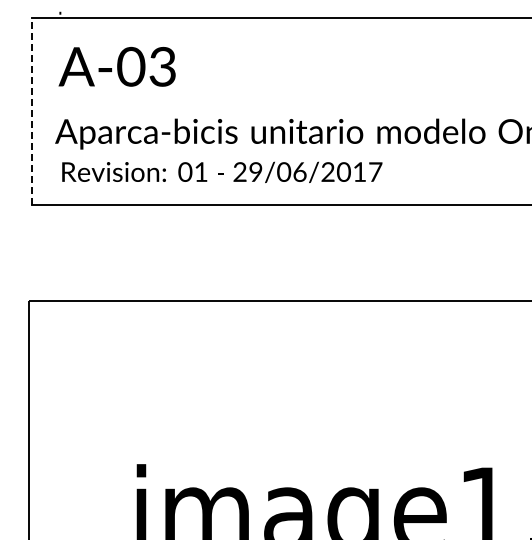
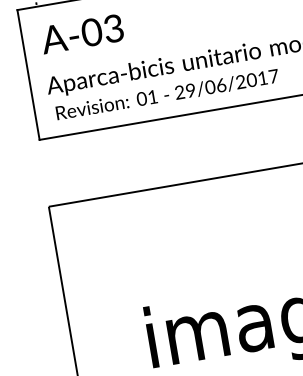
line: (32, 111) -> (28, 75), dashed -> solid

